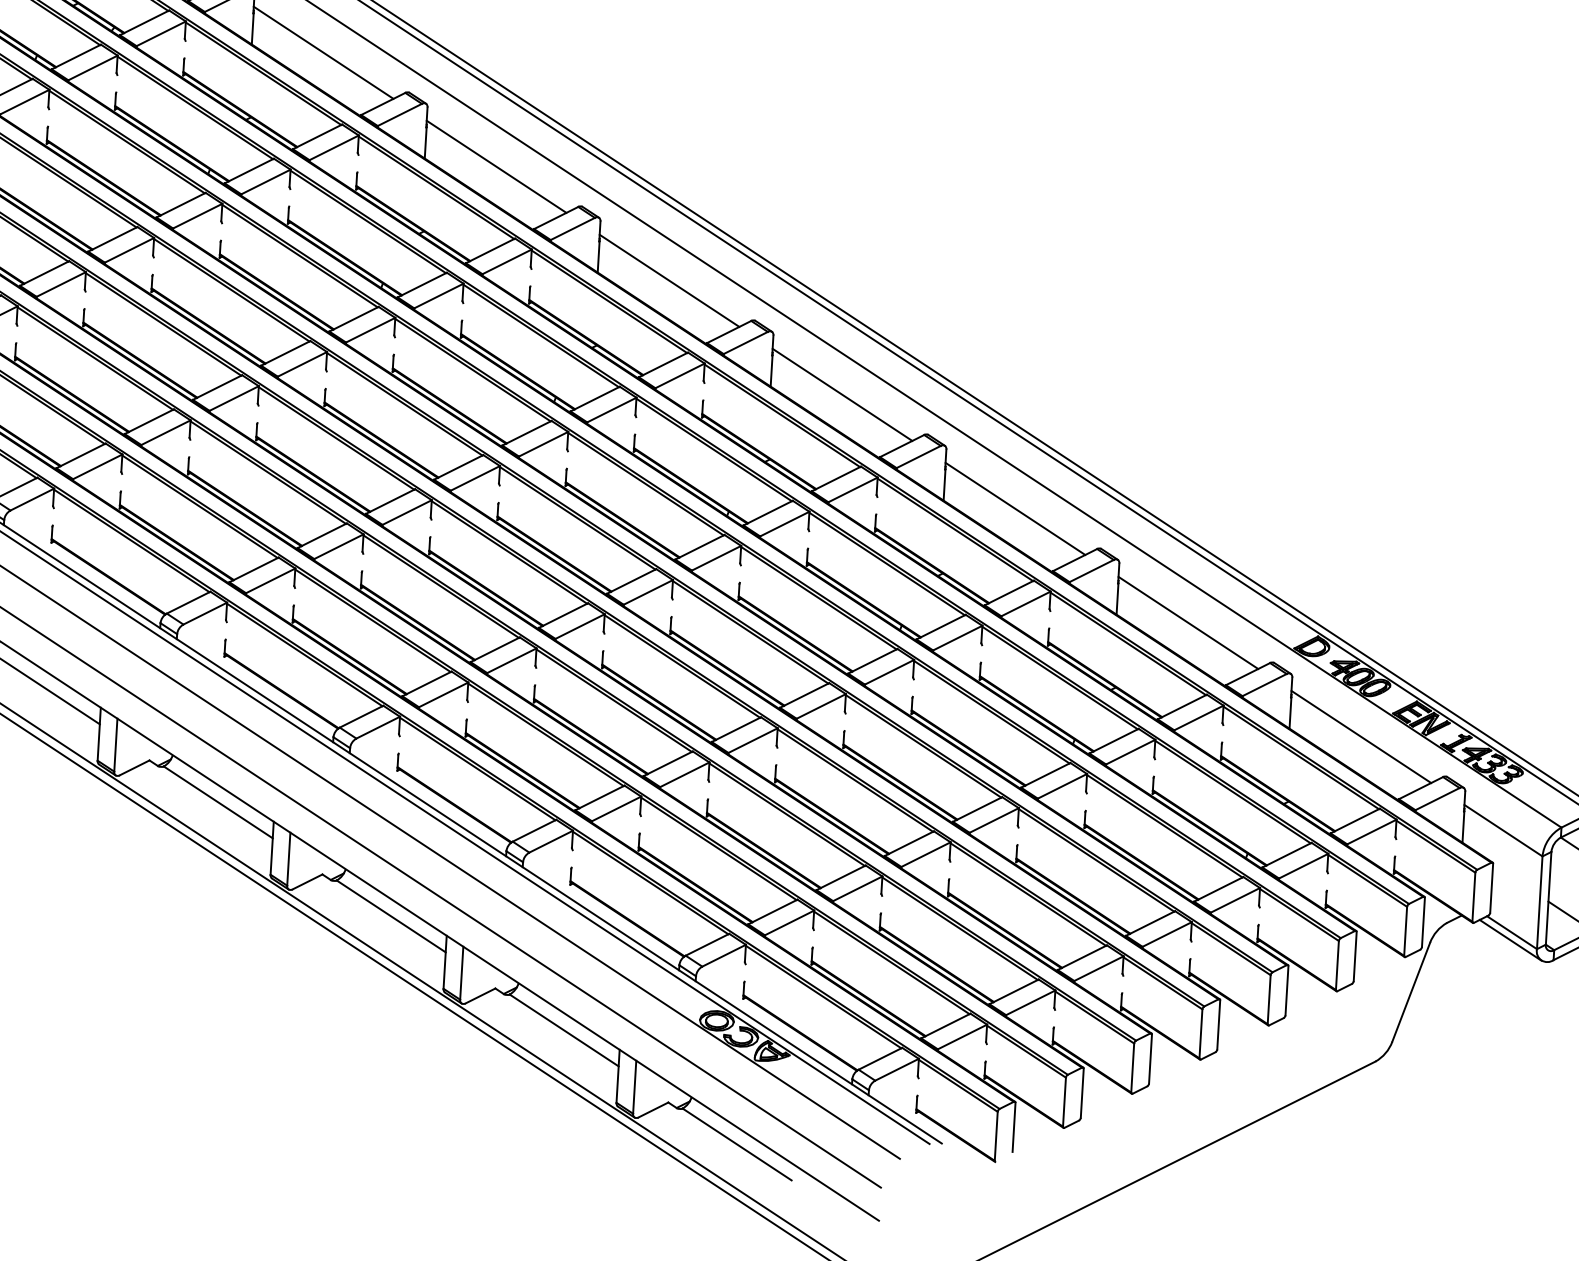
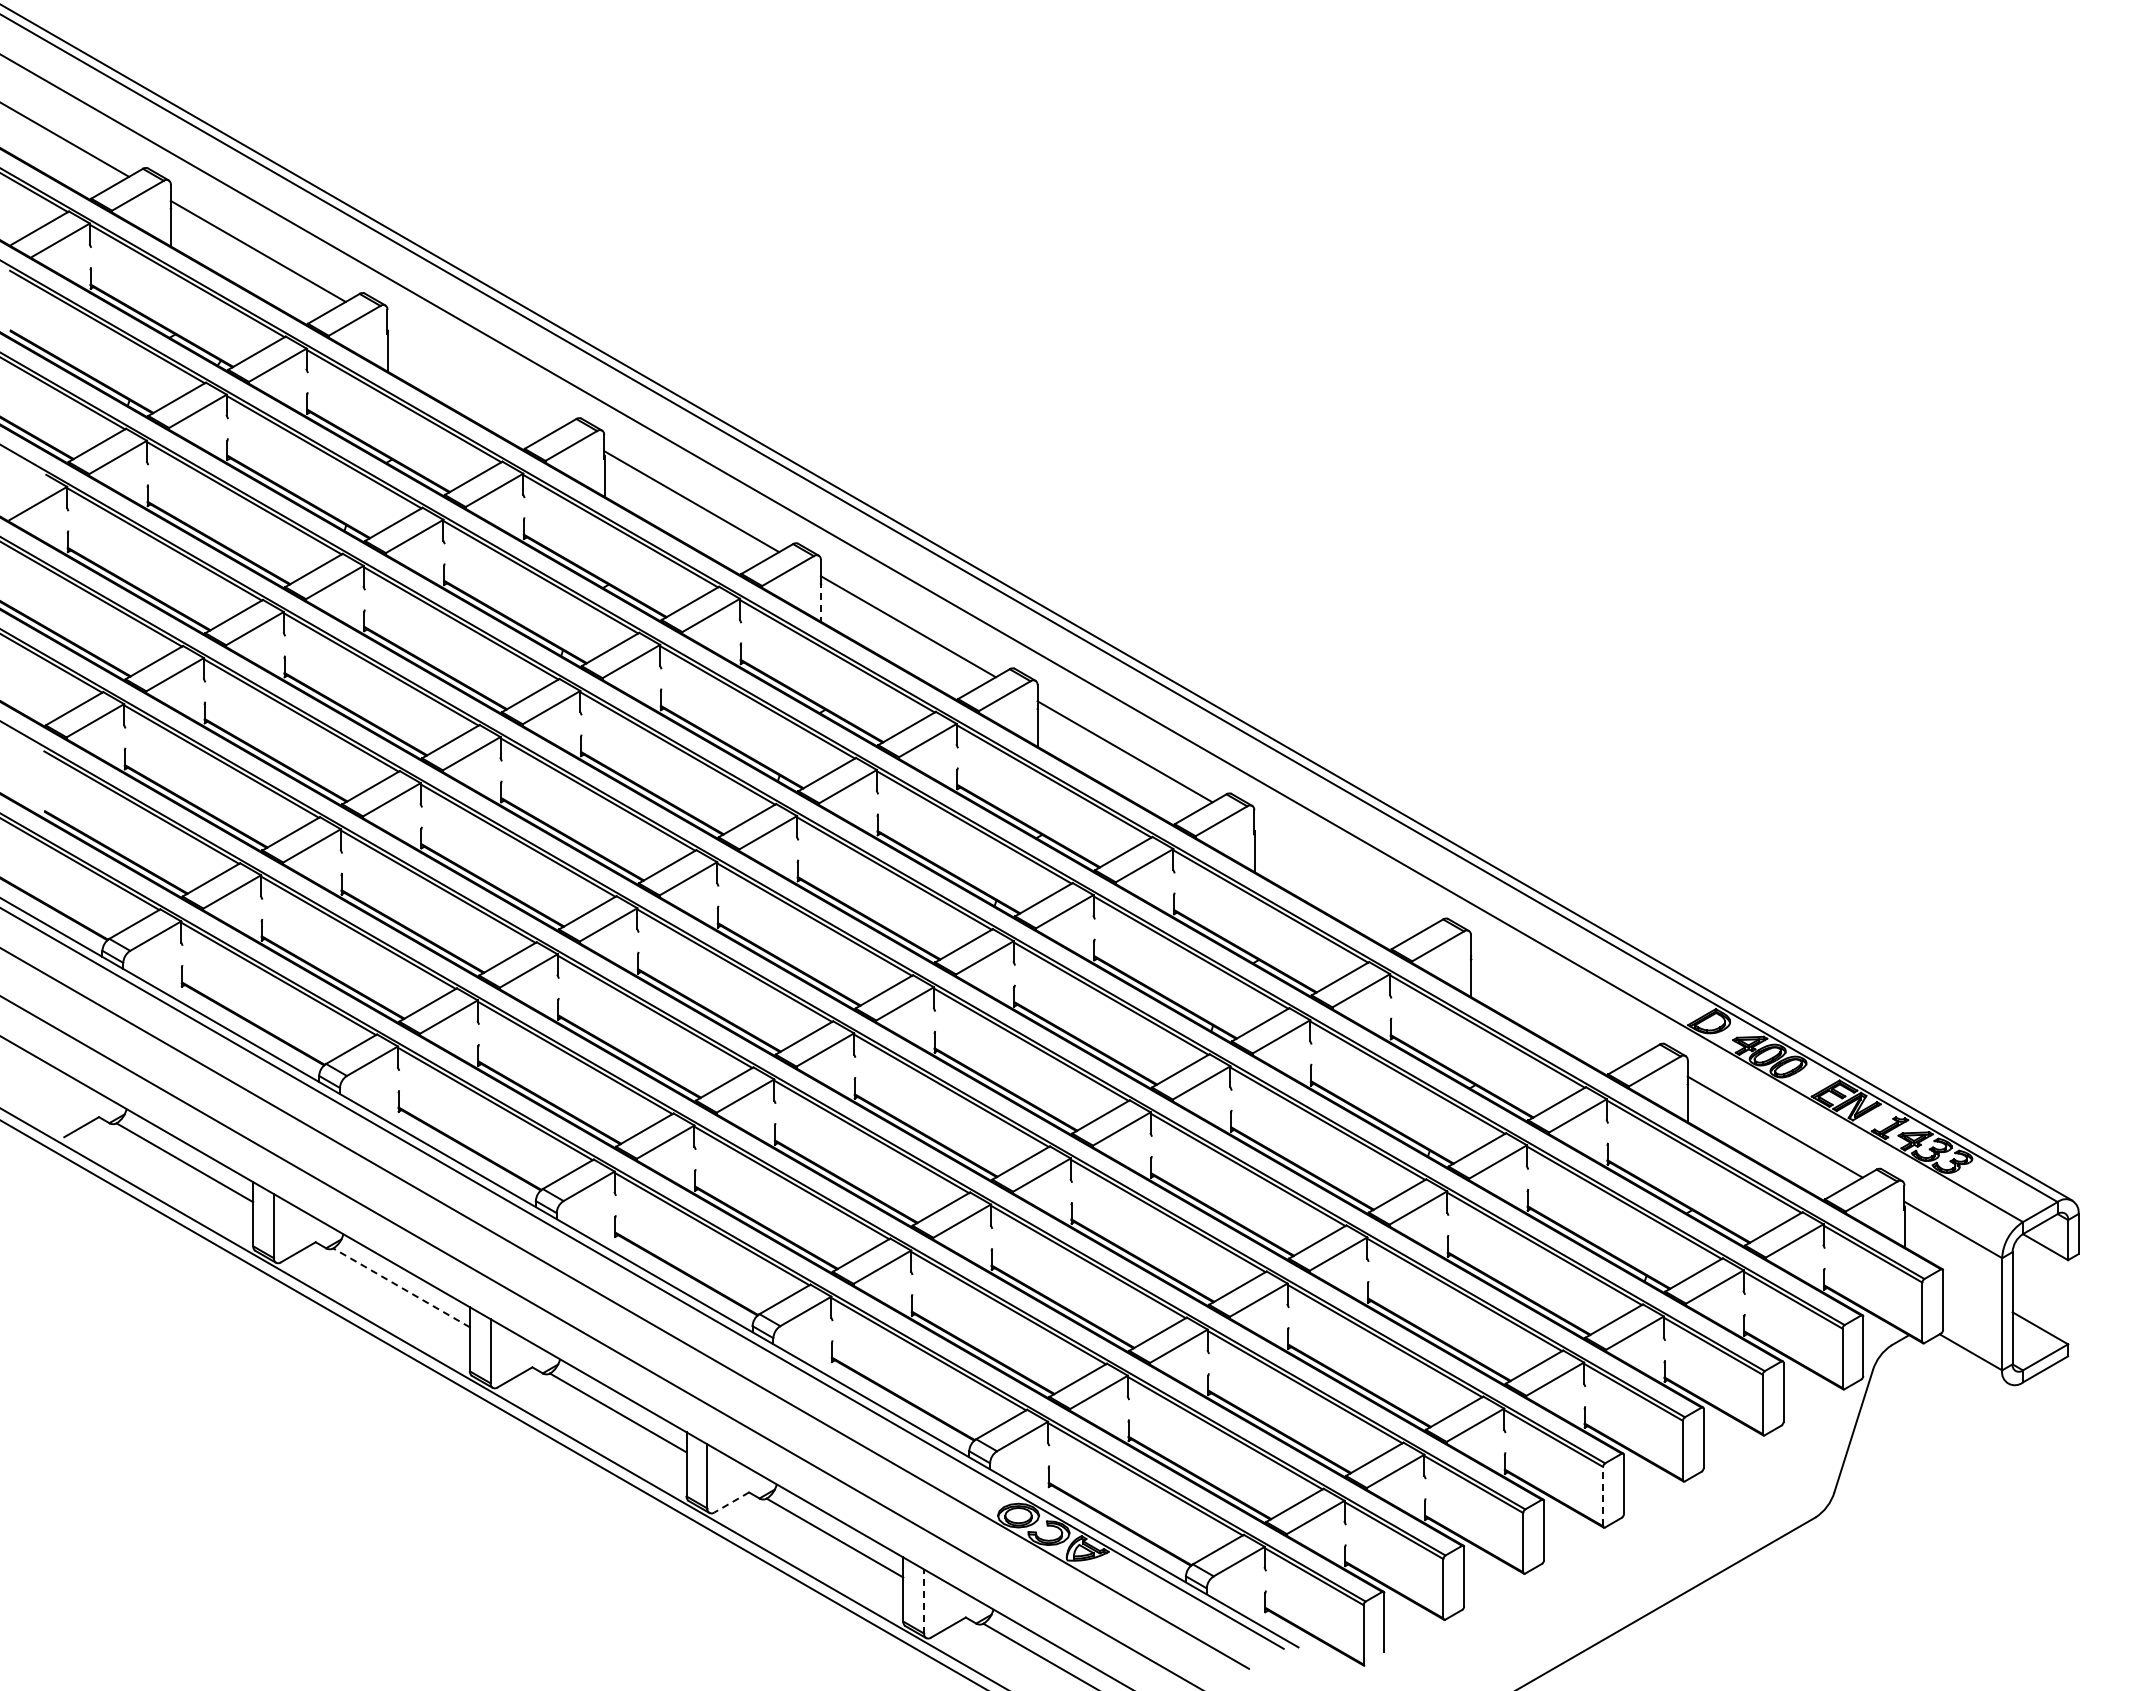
line: (323, 52) -> (474, 376), removed
line: (598, 256) -> (821, 602), solid -> dashed
line: (1015, 508) -> (1341, 876), removed
line: (1188, 622) -> (1558, 1001), removed
line: (218, 802) -> (401, 1287), solid -> dashed
line: (1510, 940) -> (1969, 1361), removed
line: (480, 995) -> (731, 1502), solid -> dashed
line: (1201, 1033) -> (1603, 1496), solid -> dashed
line: (634, 1087) -> (924, 1601), solid -> dashed

